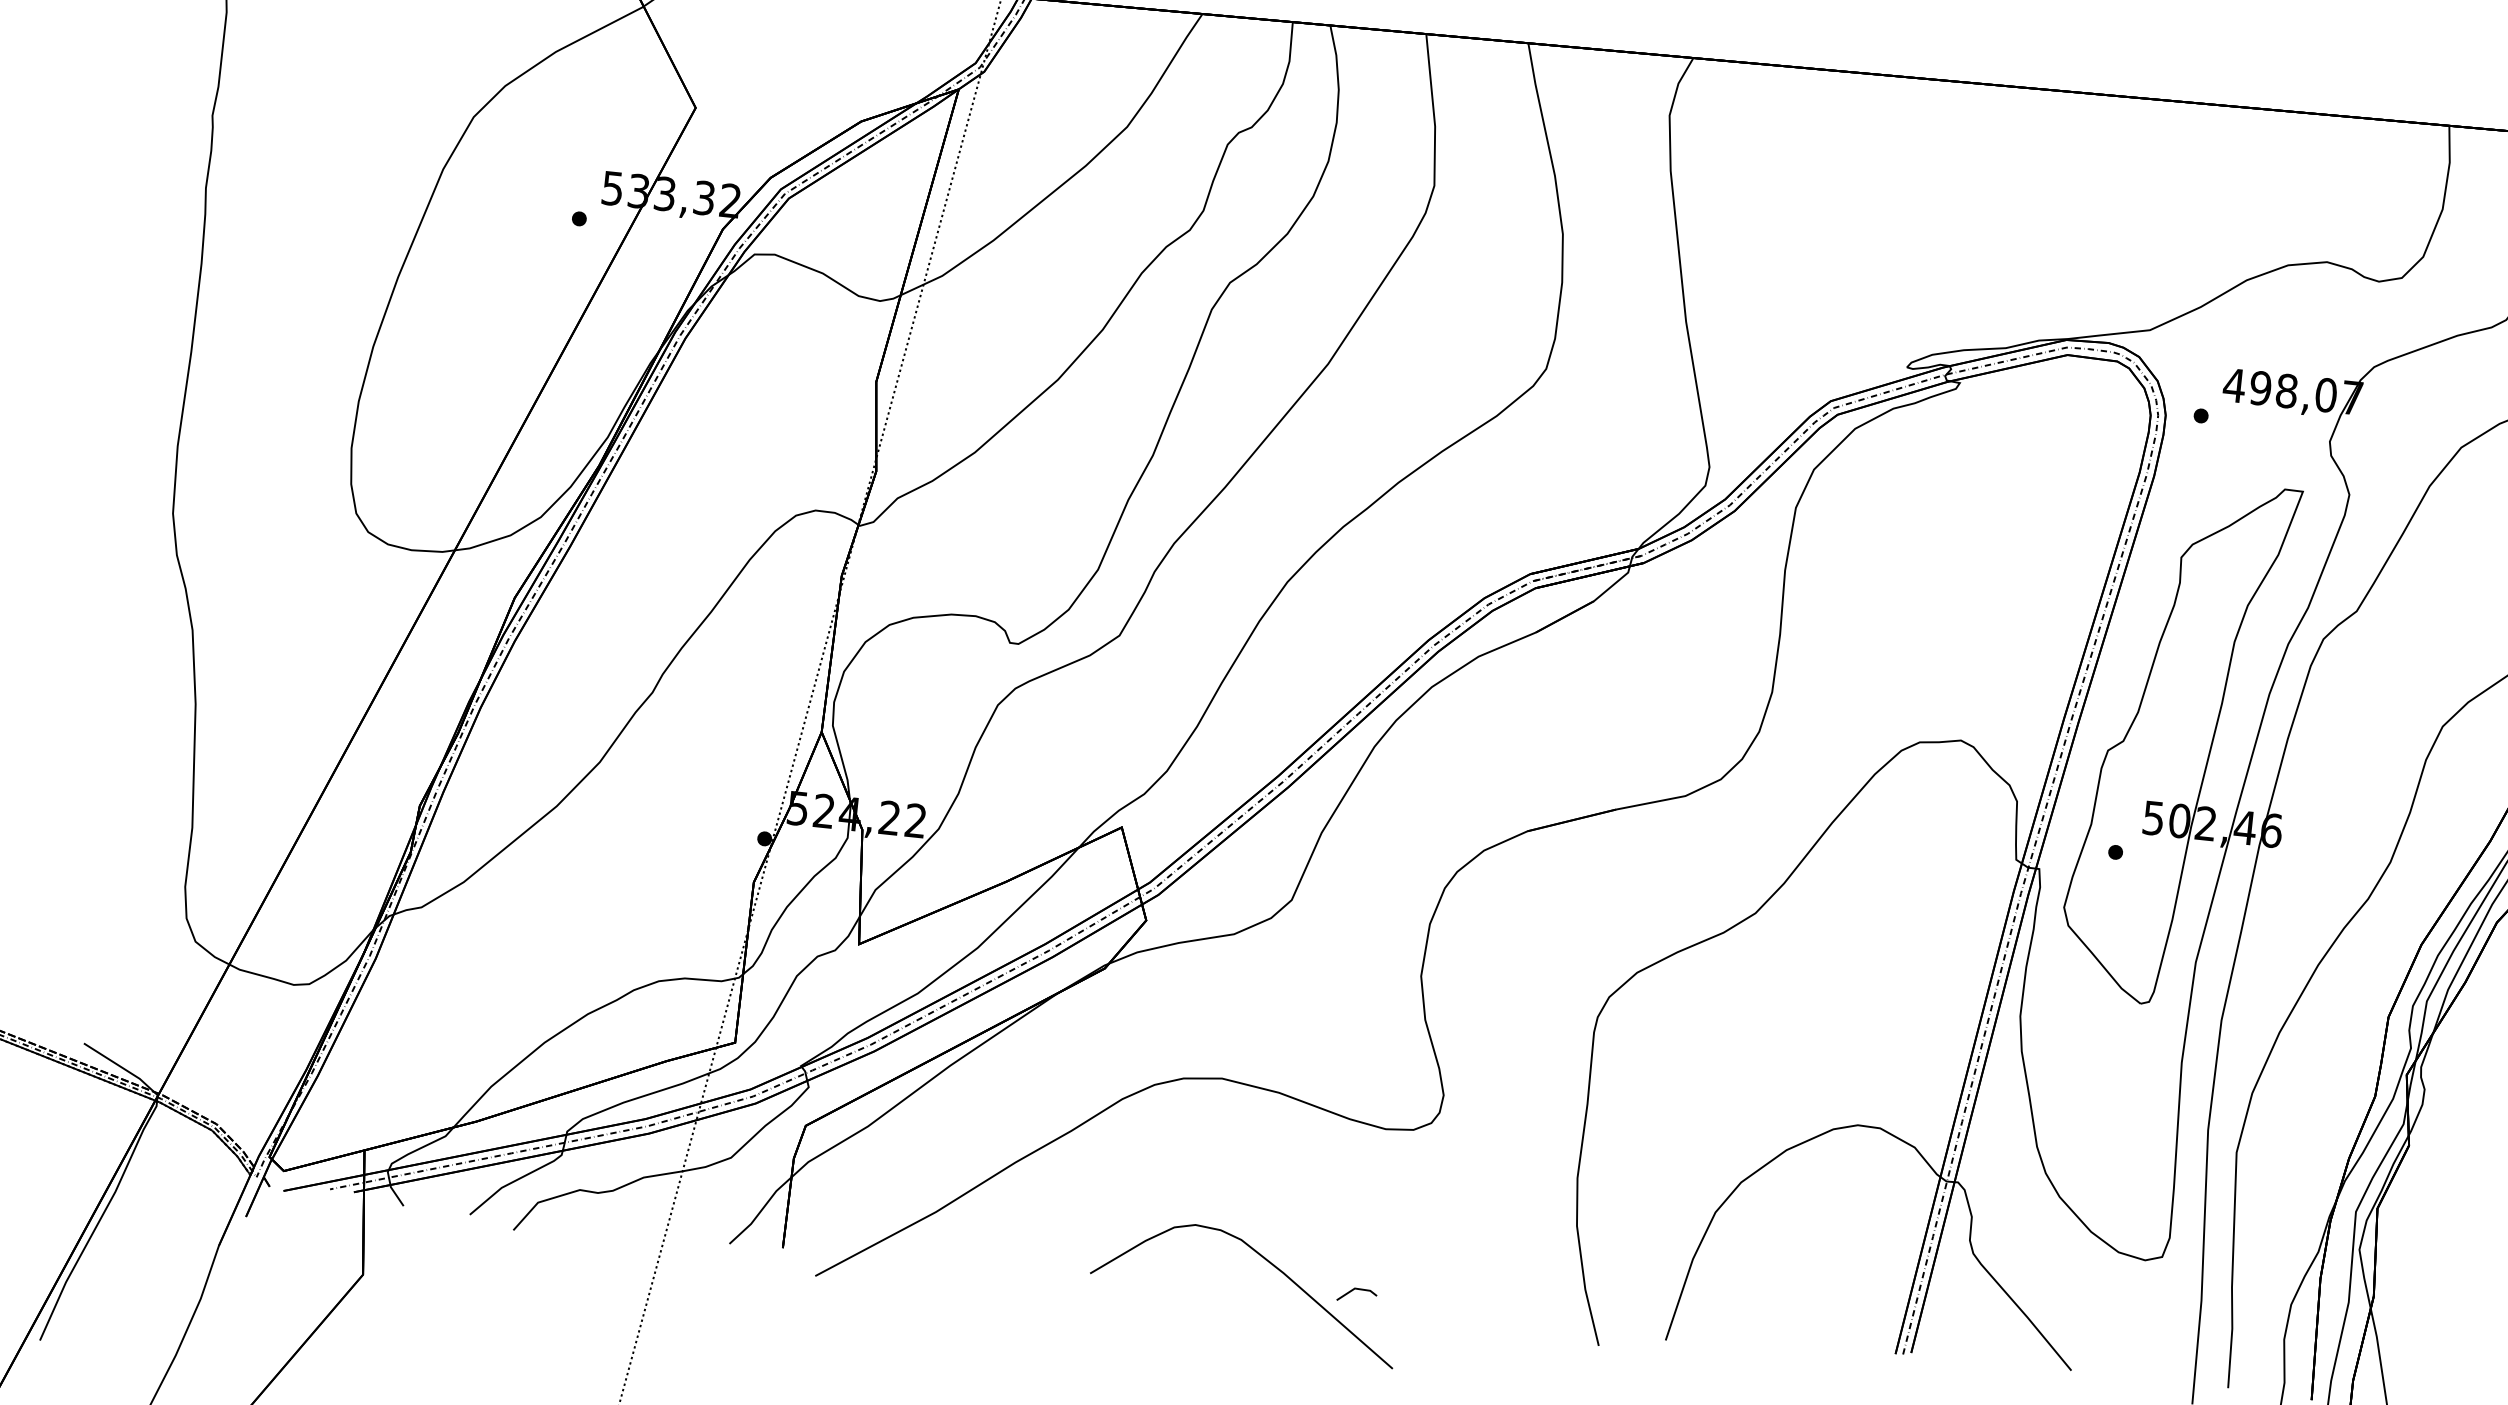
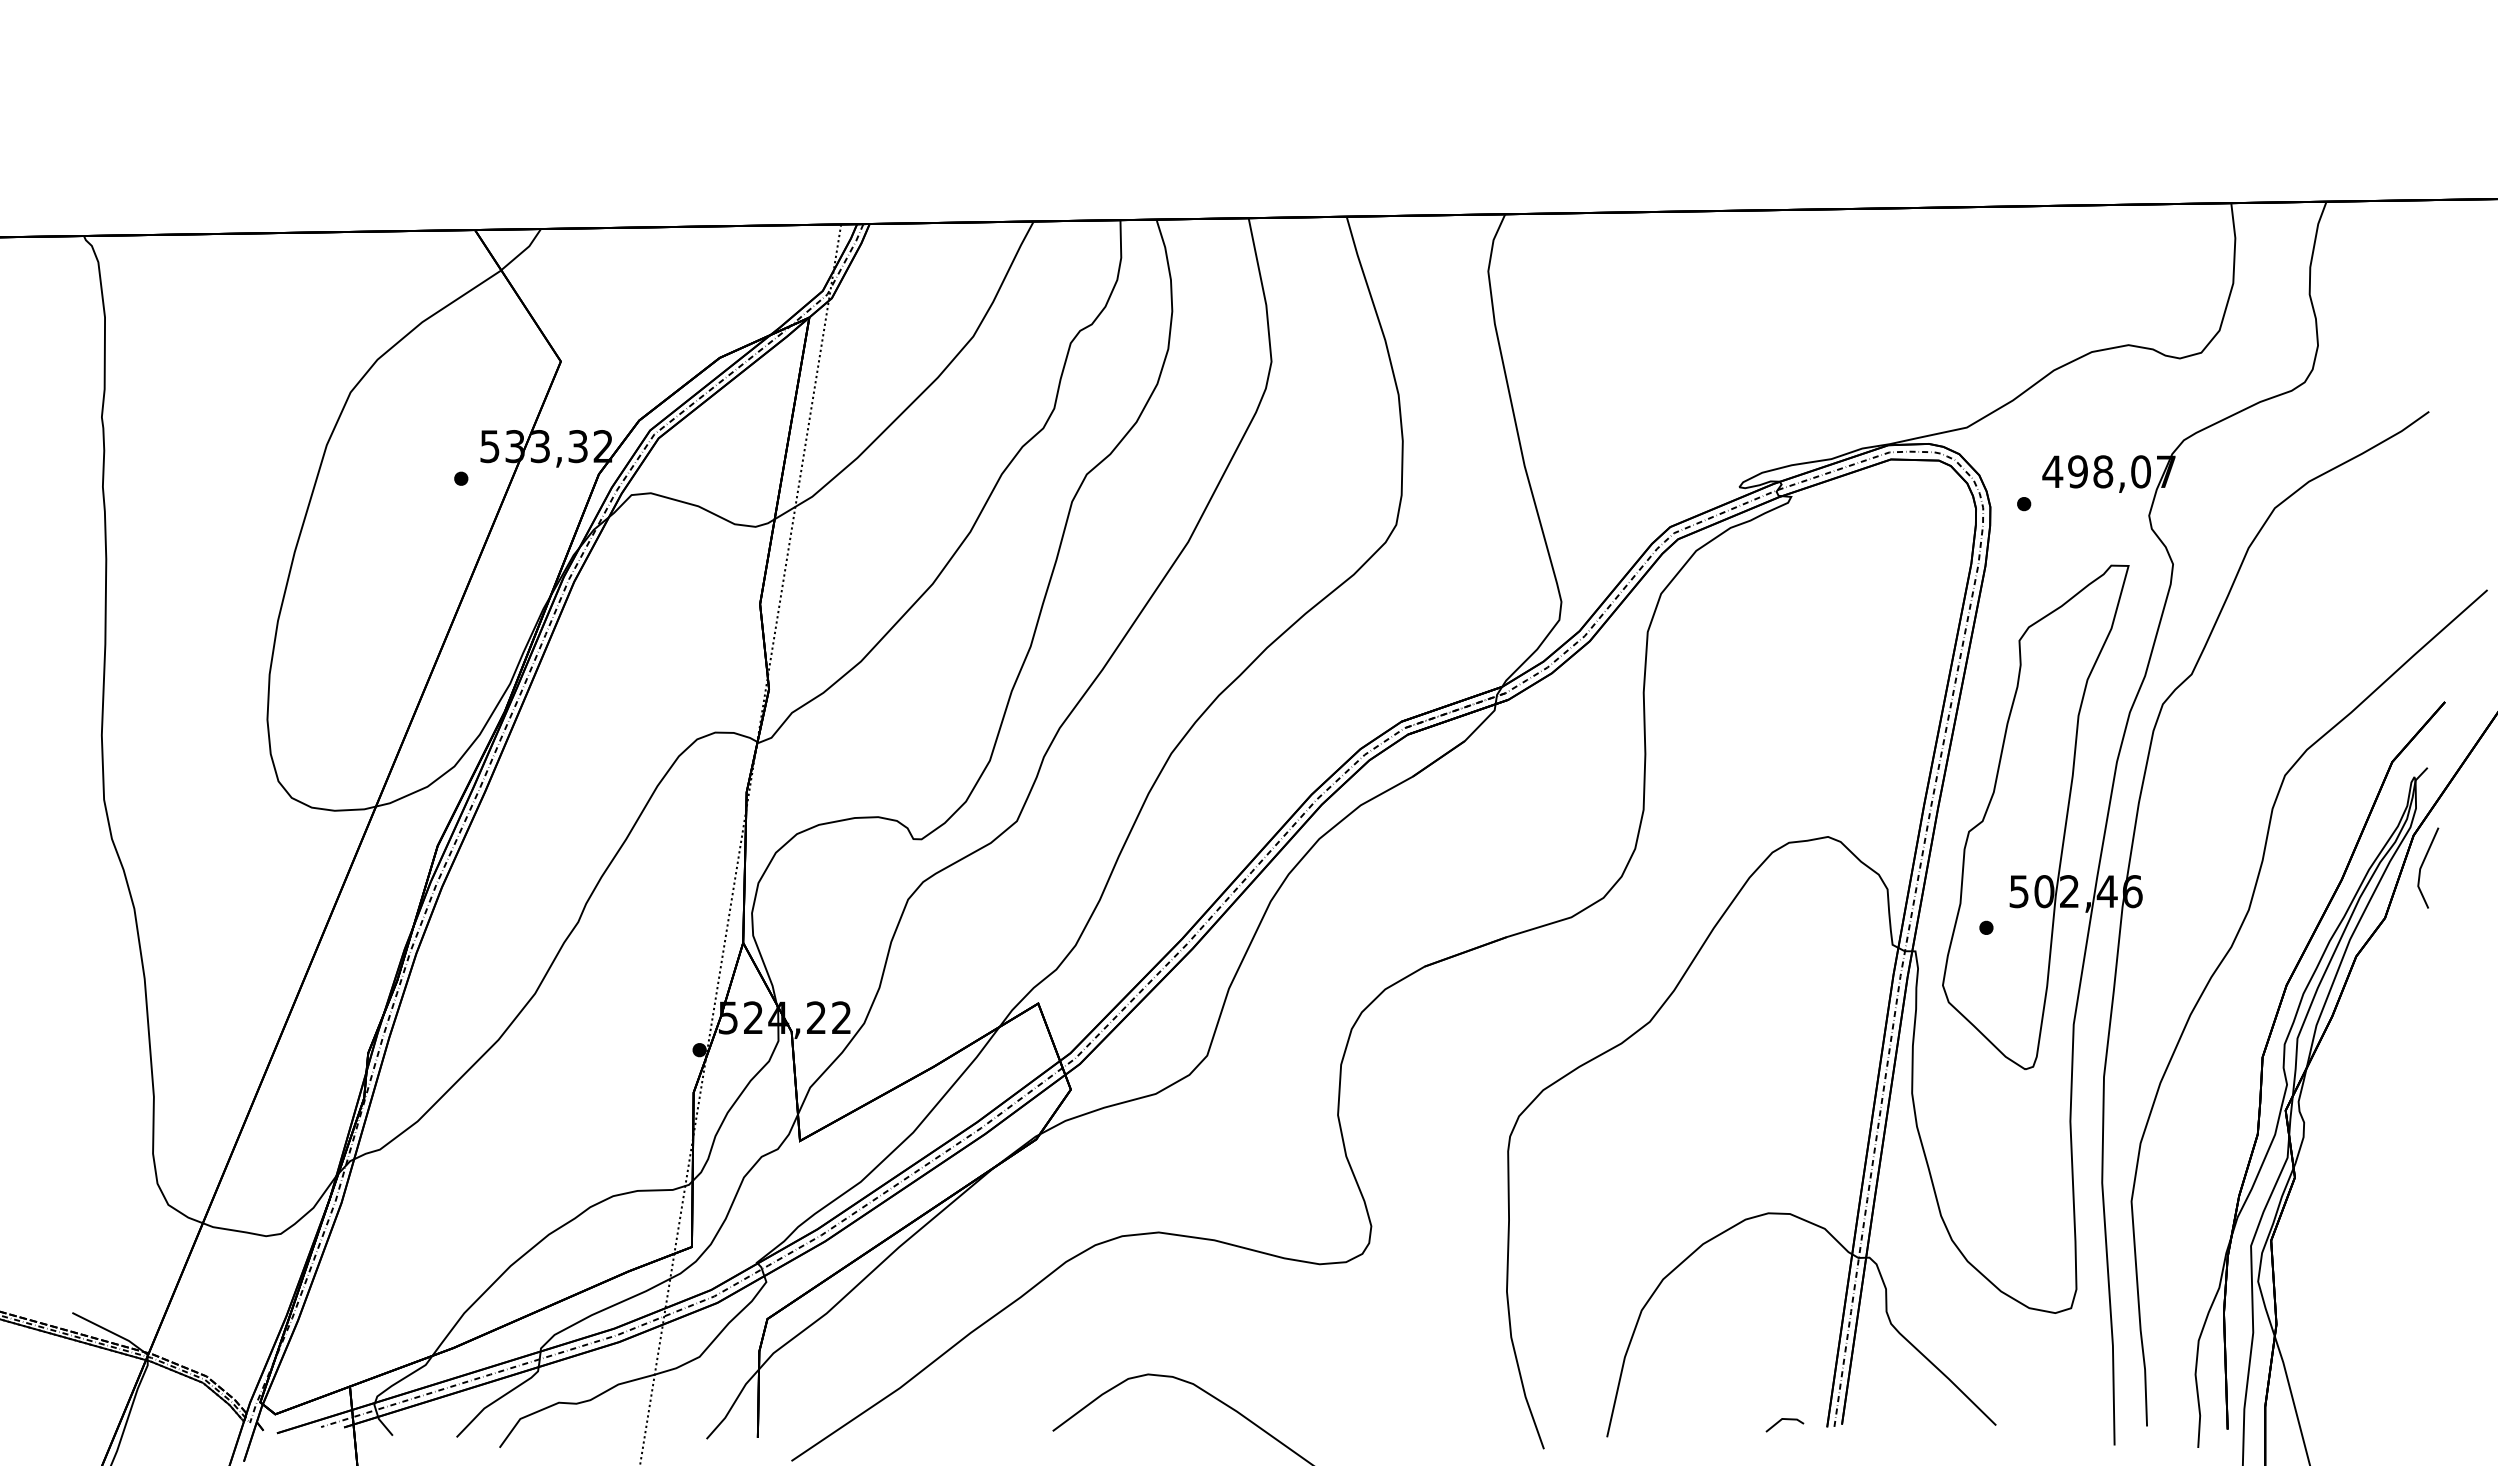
line: (1352, 1290) -> (1780, 1421), moved

